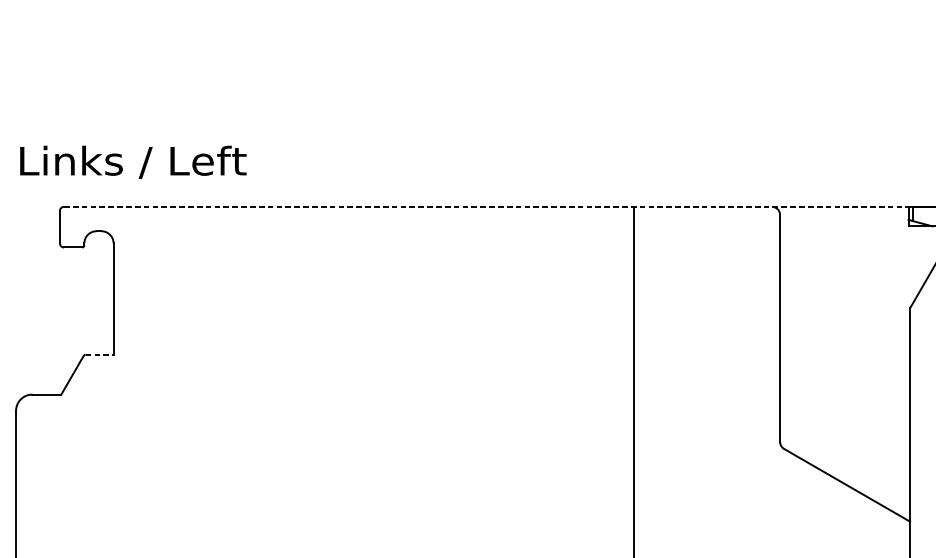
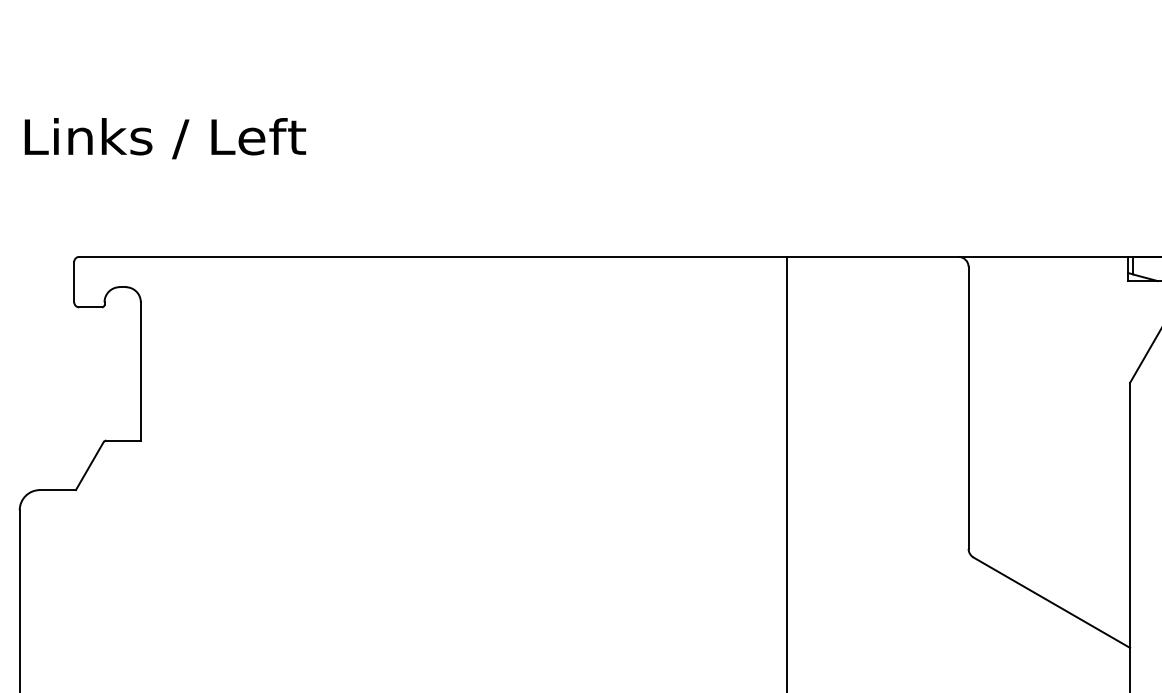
text: (133, 162) -> (165, 138), moved
line: (486, 206) -> (604, 256), dashed -> solid
line: (100, 354) -> (124, 440), dashed -> solid

